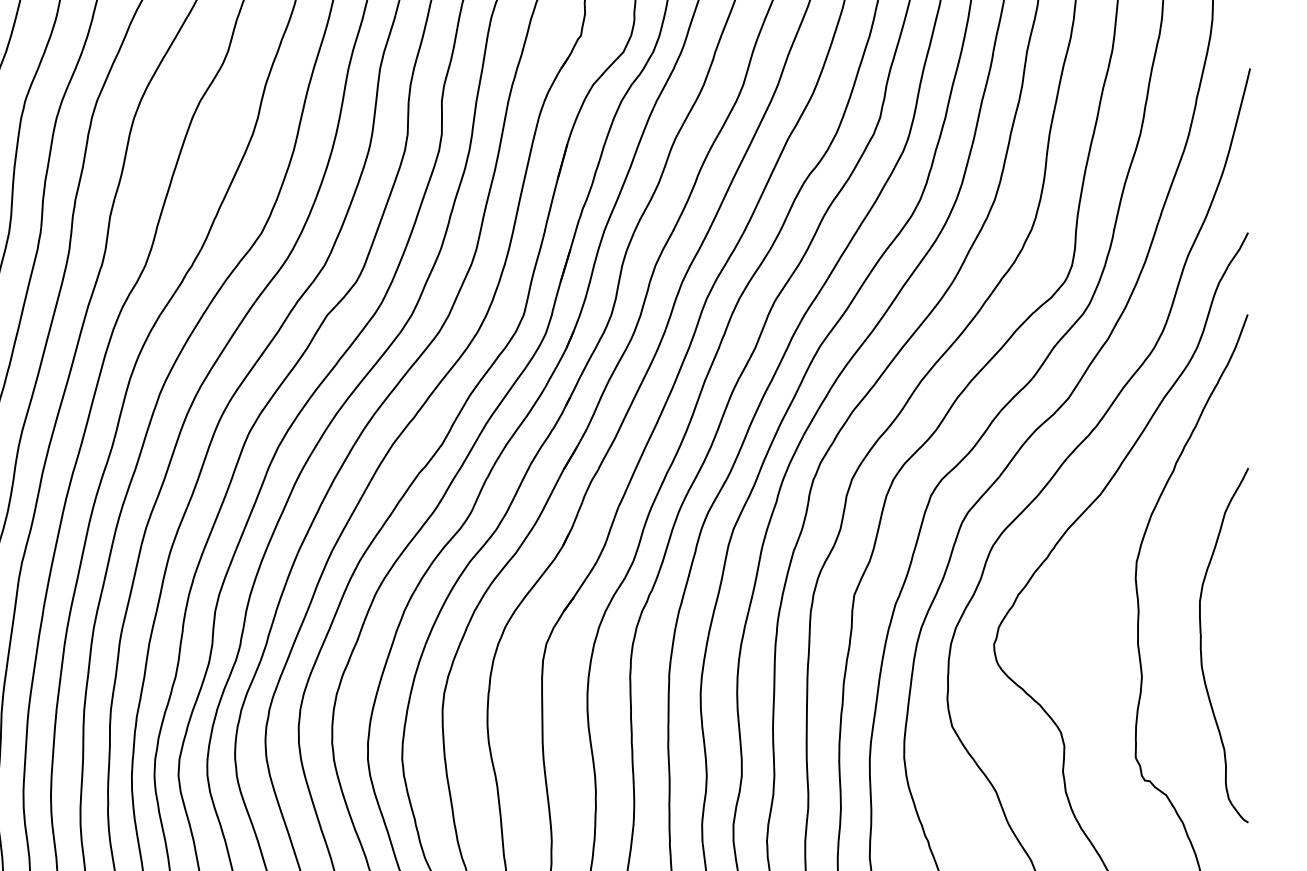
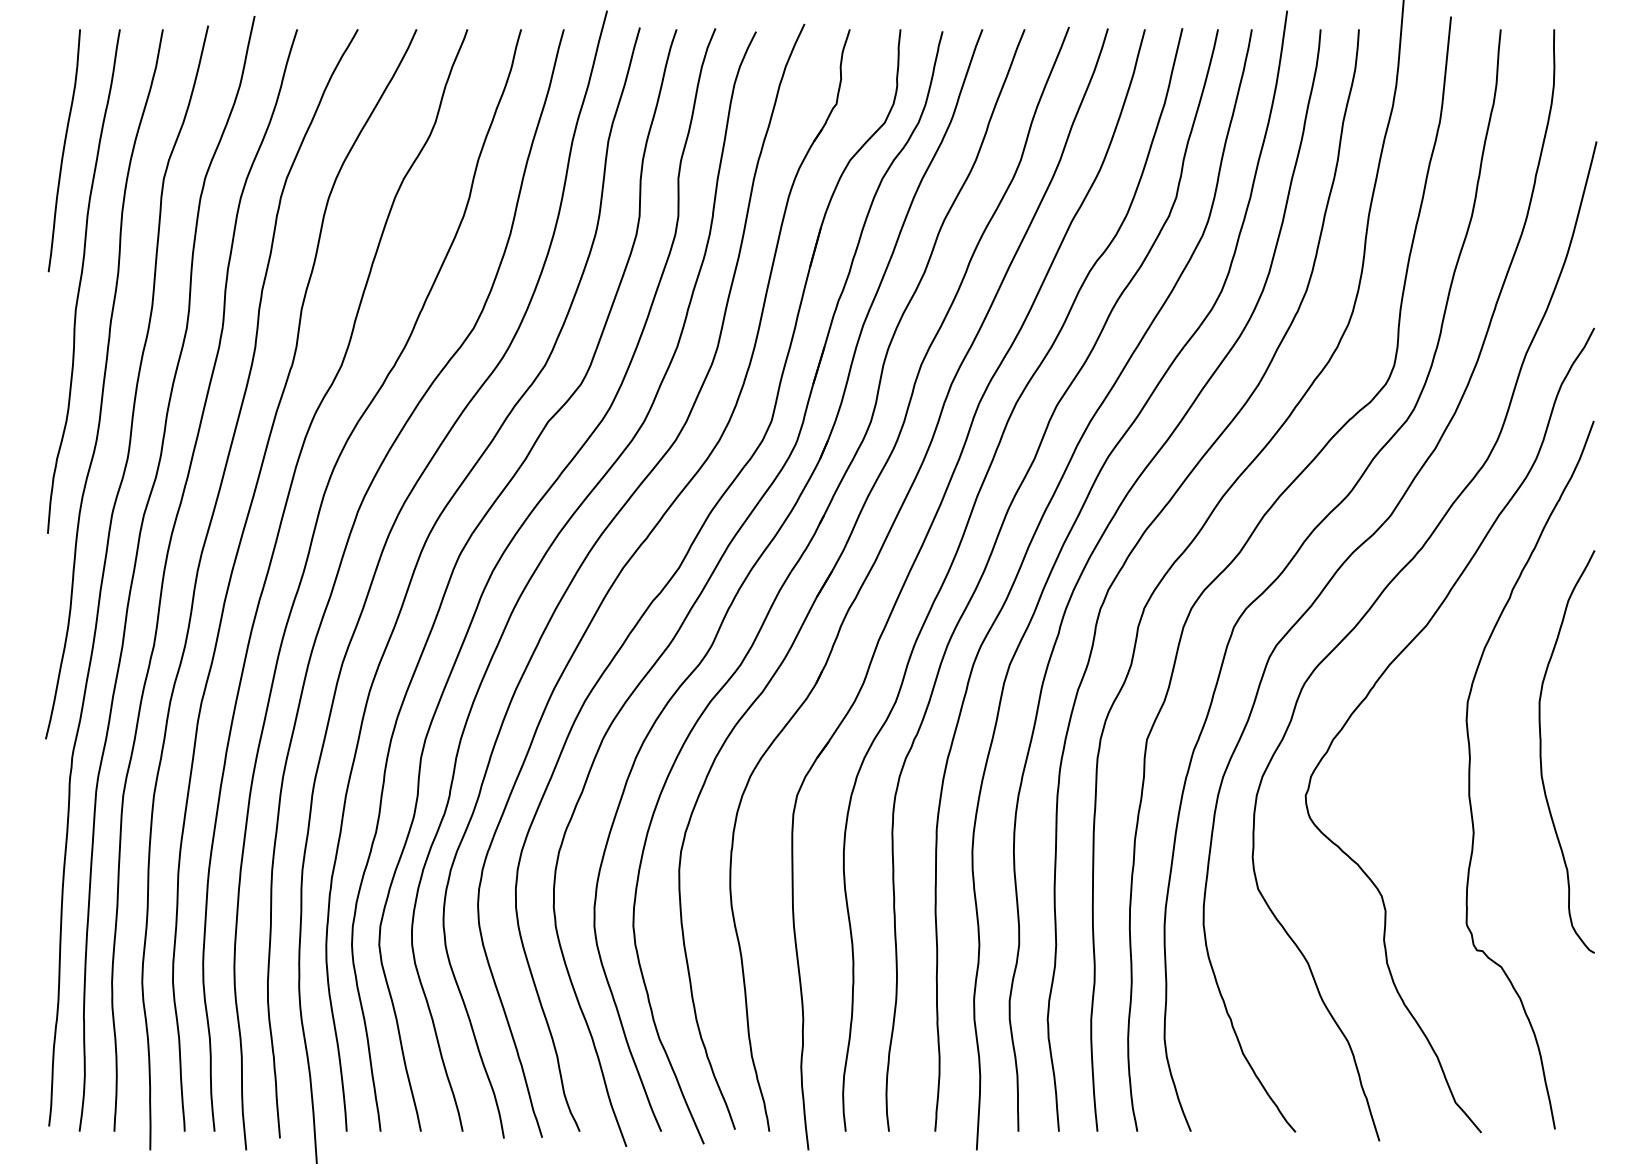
curve: (1201, 645) -> (1541, 751), moved

